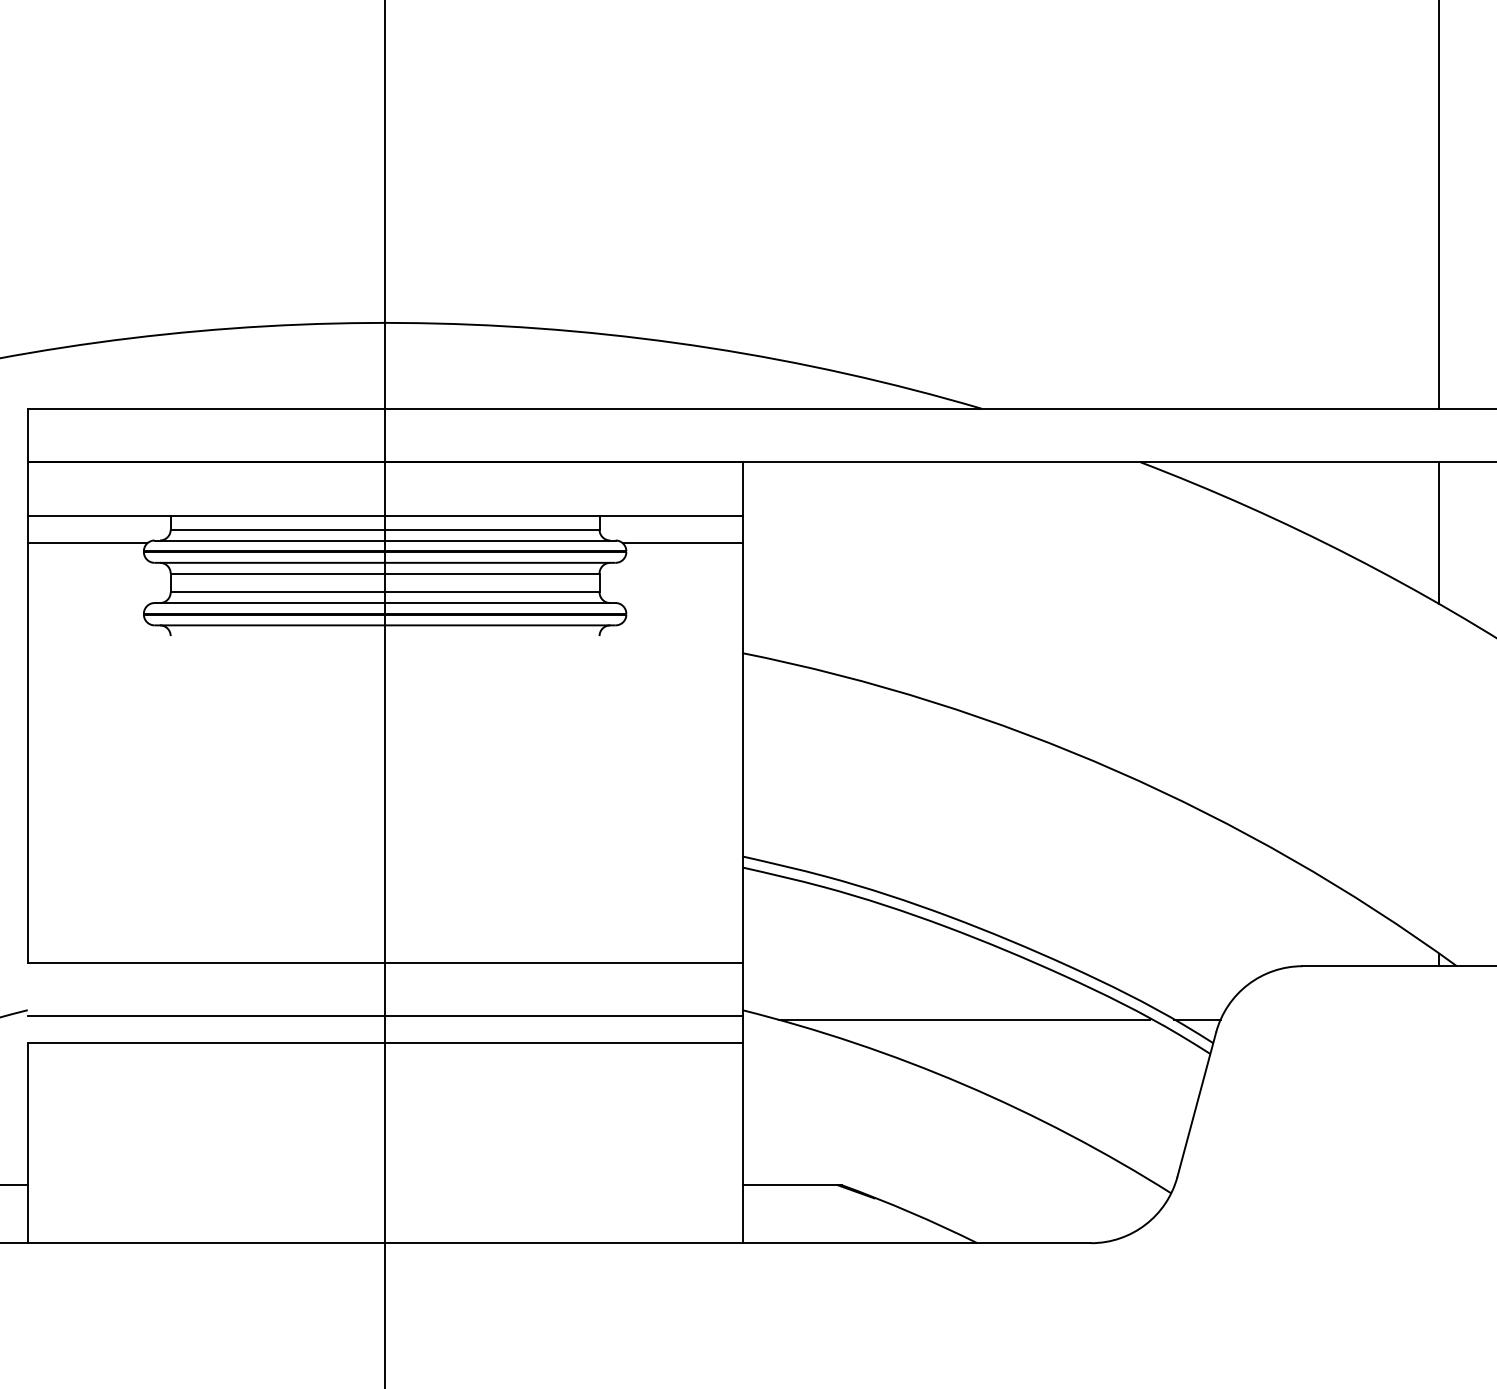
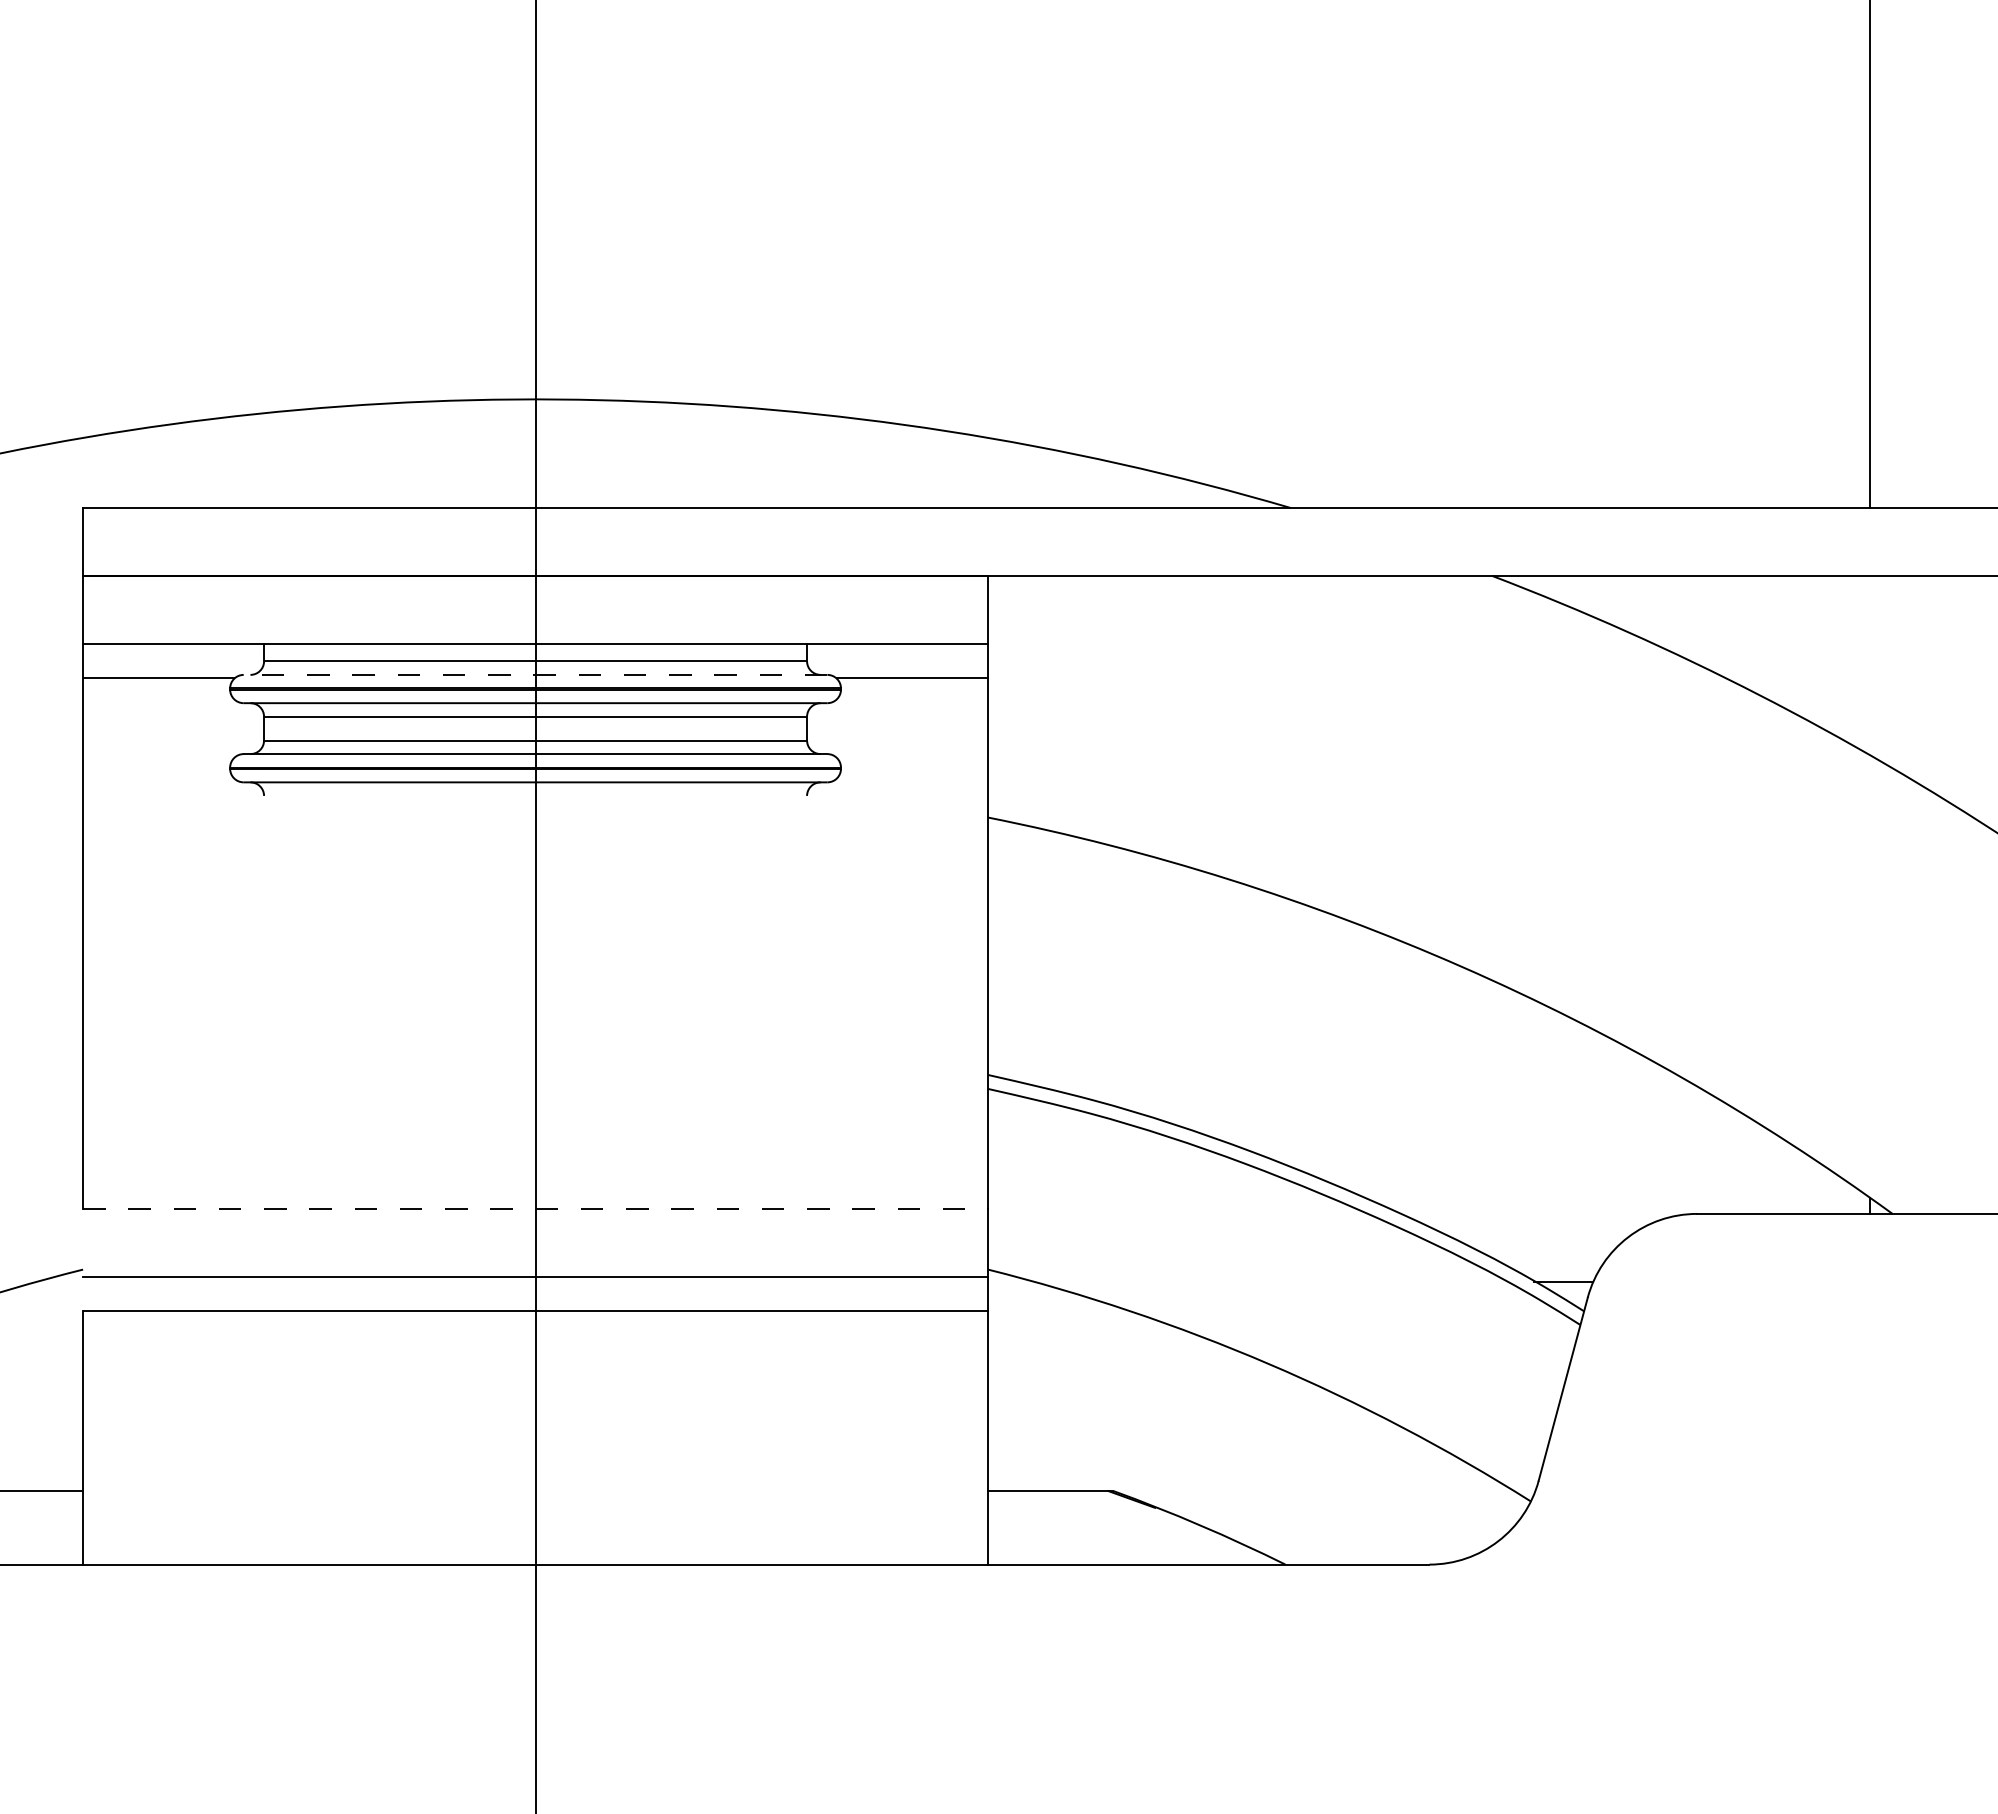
line: (1439, 533) -> (1870, 665), removed
line: (385, 540) -> (535, 674), solid -> dashed
line: (385, 962) -> (536, 1209), solid -> dashed
line: (964, 1019) -> (1269, 1281), removed

